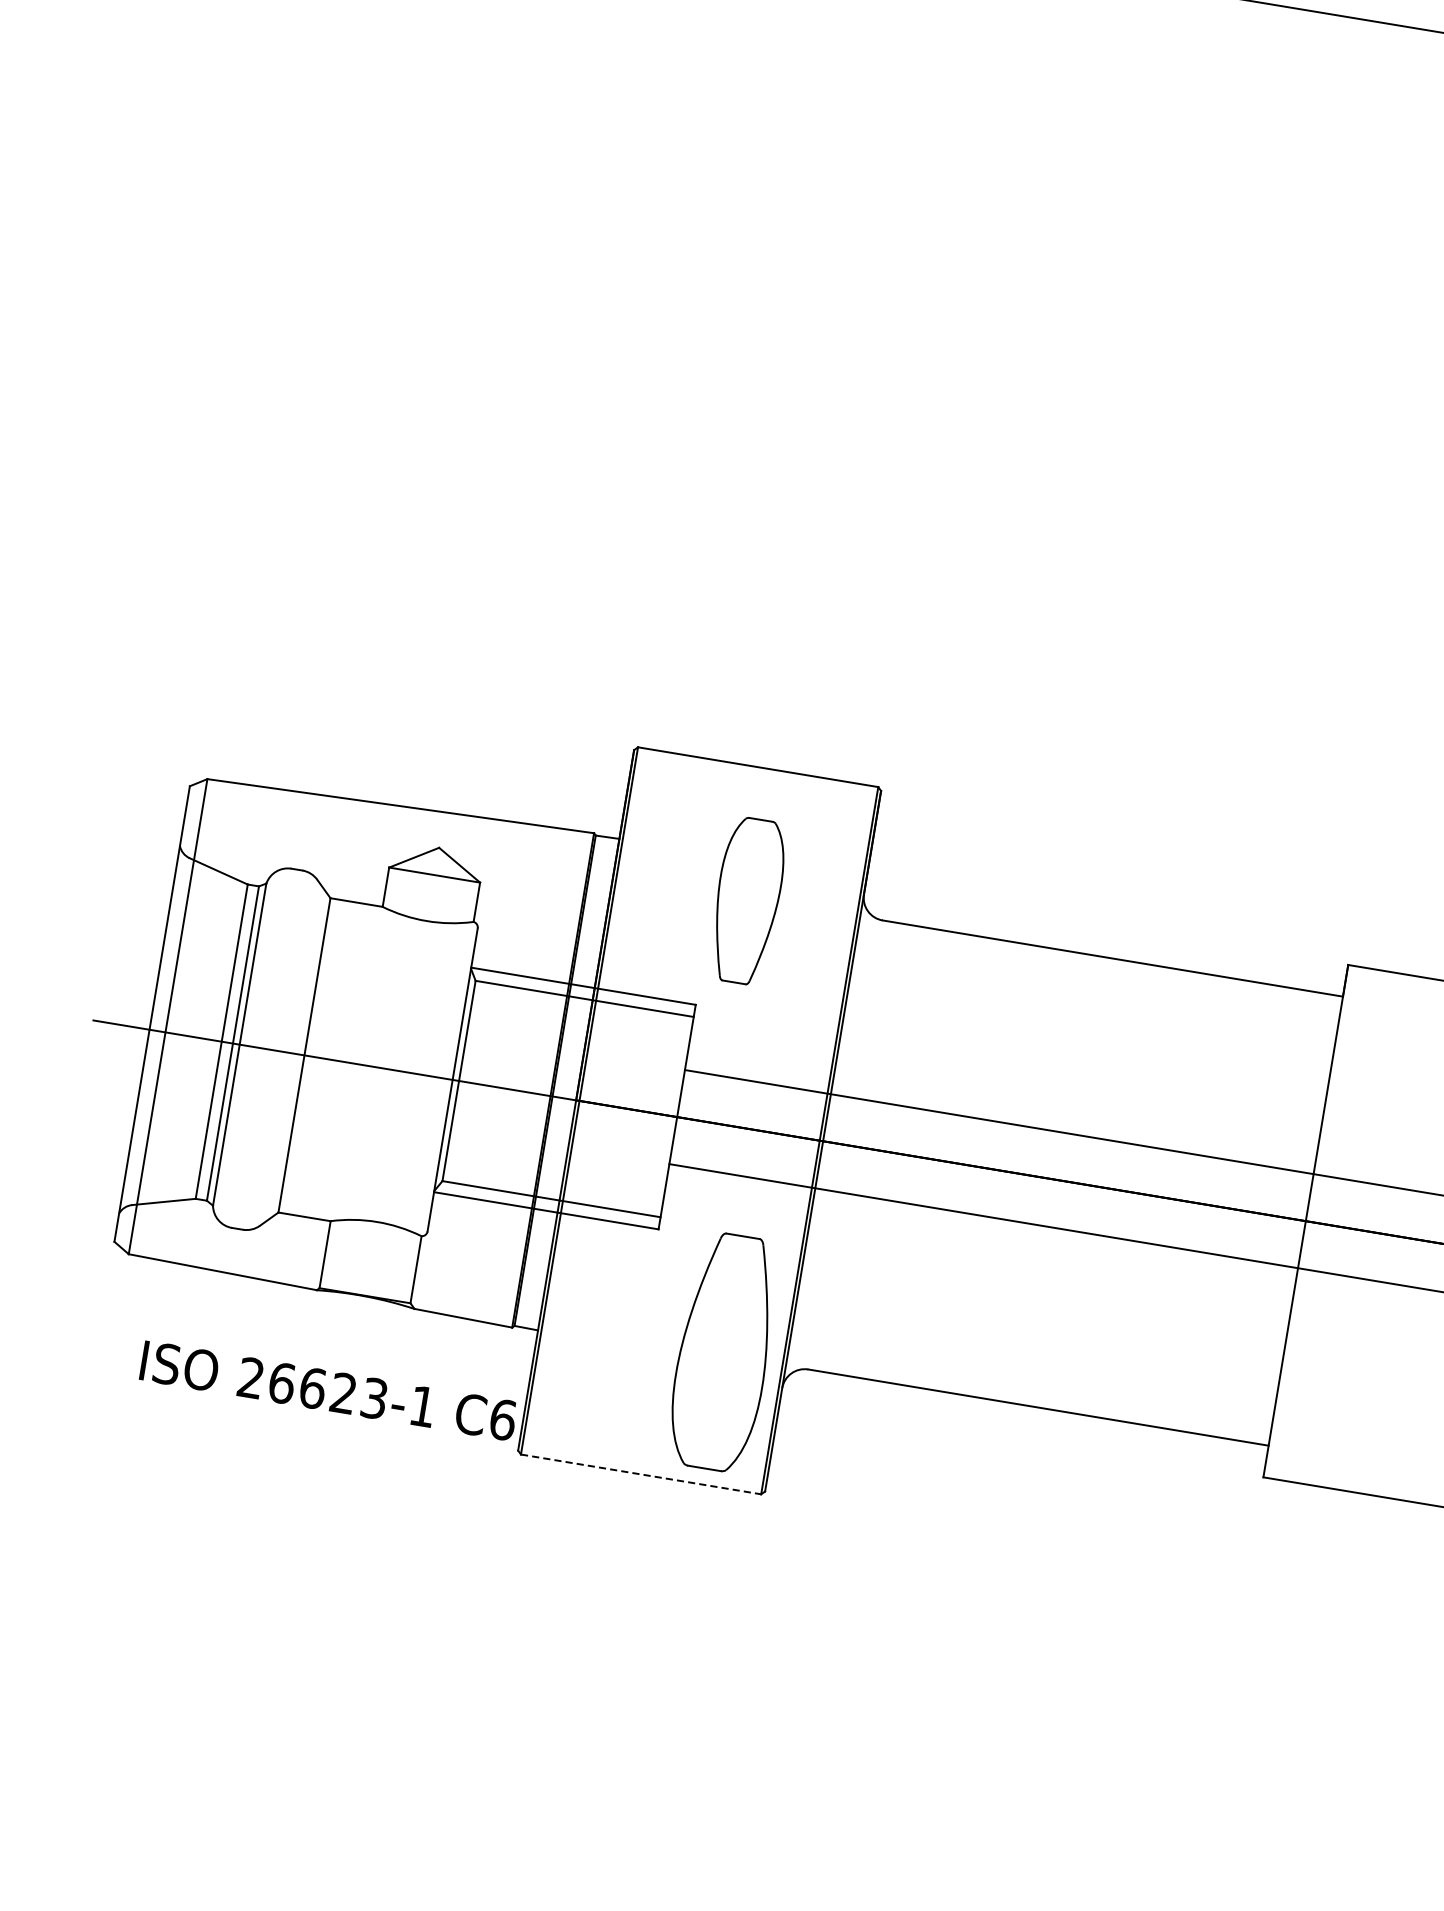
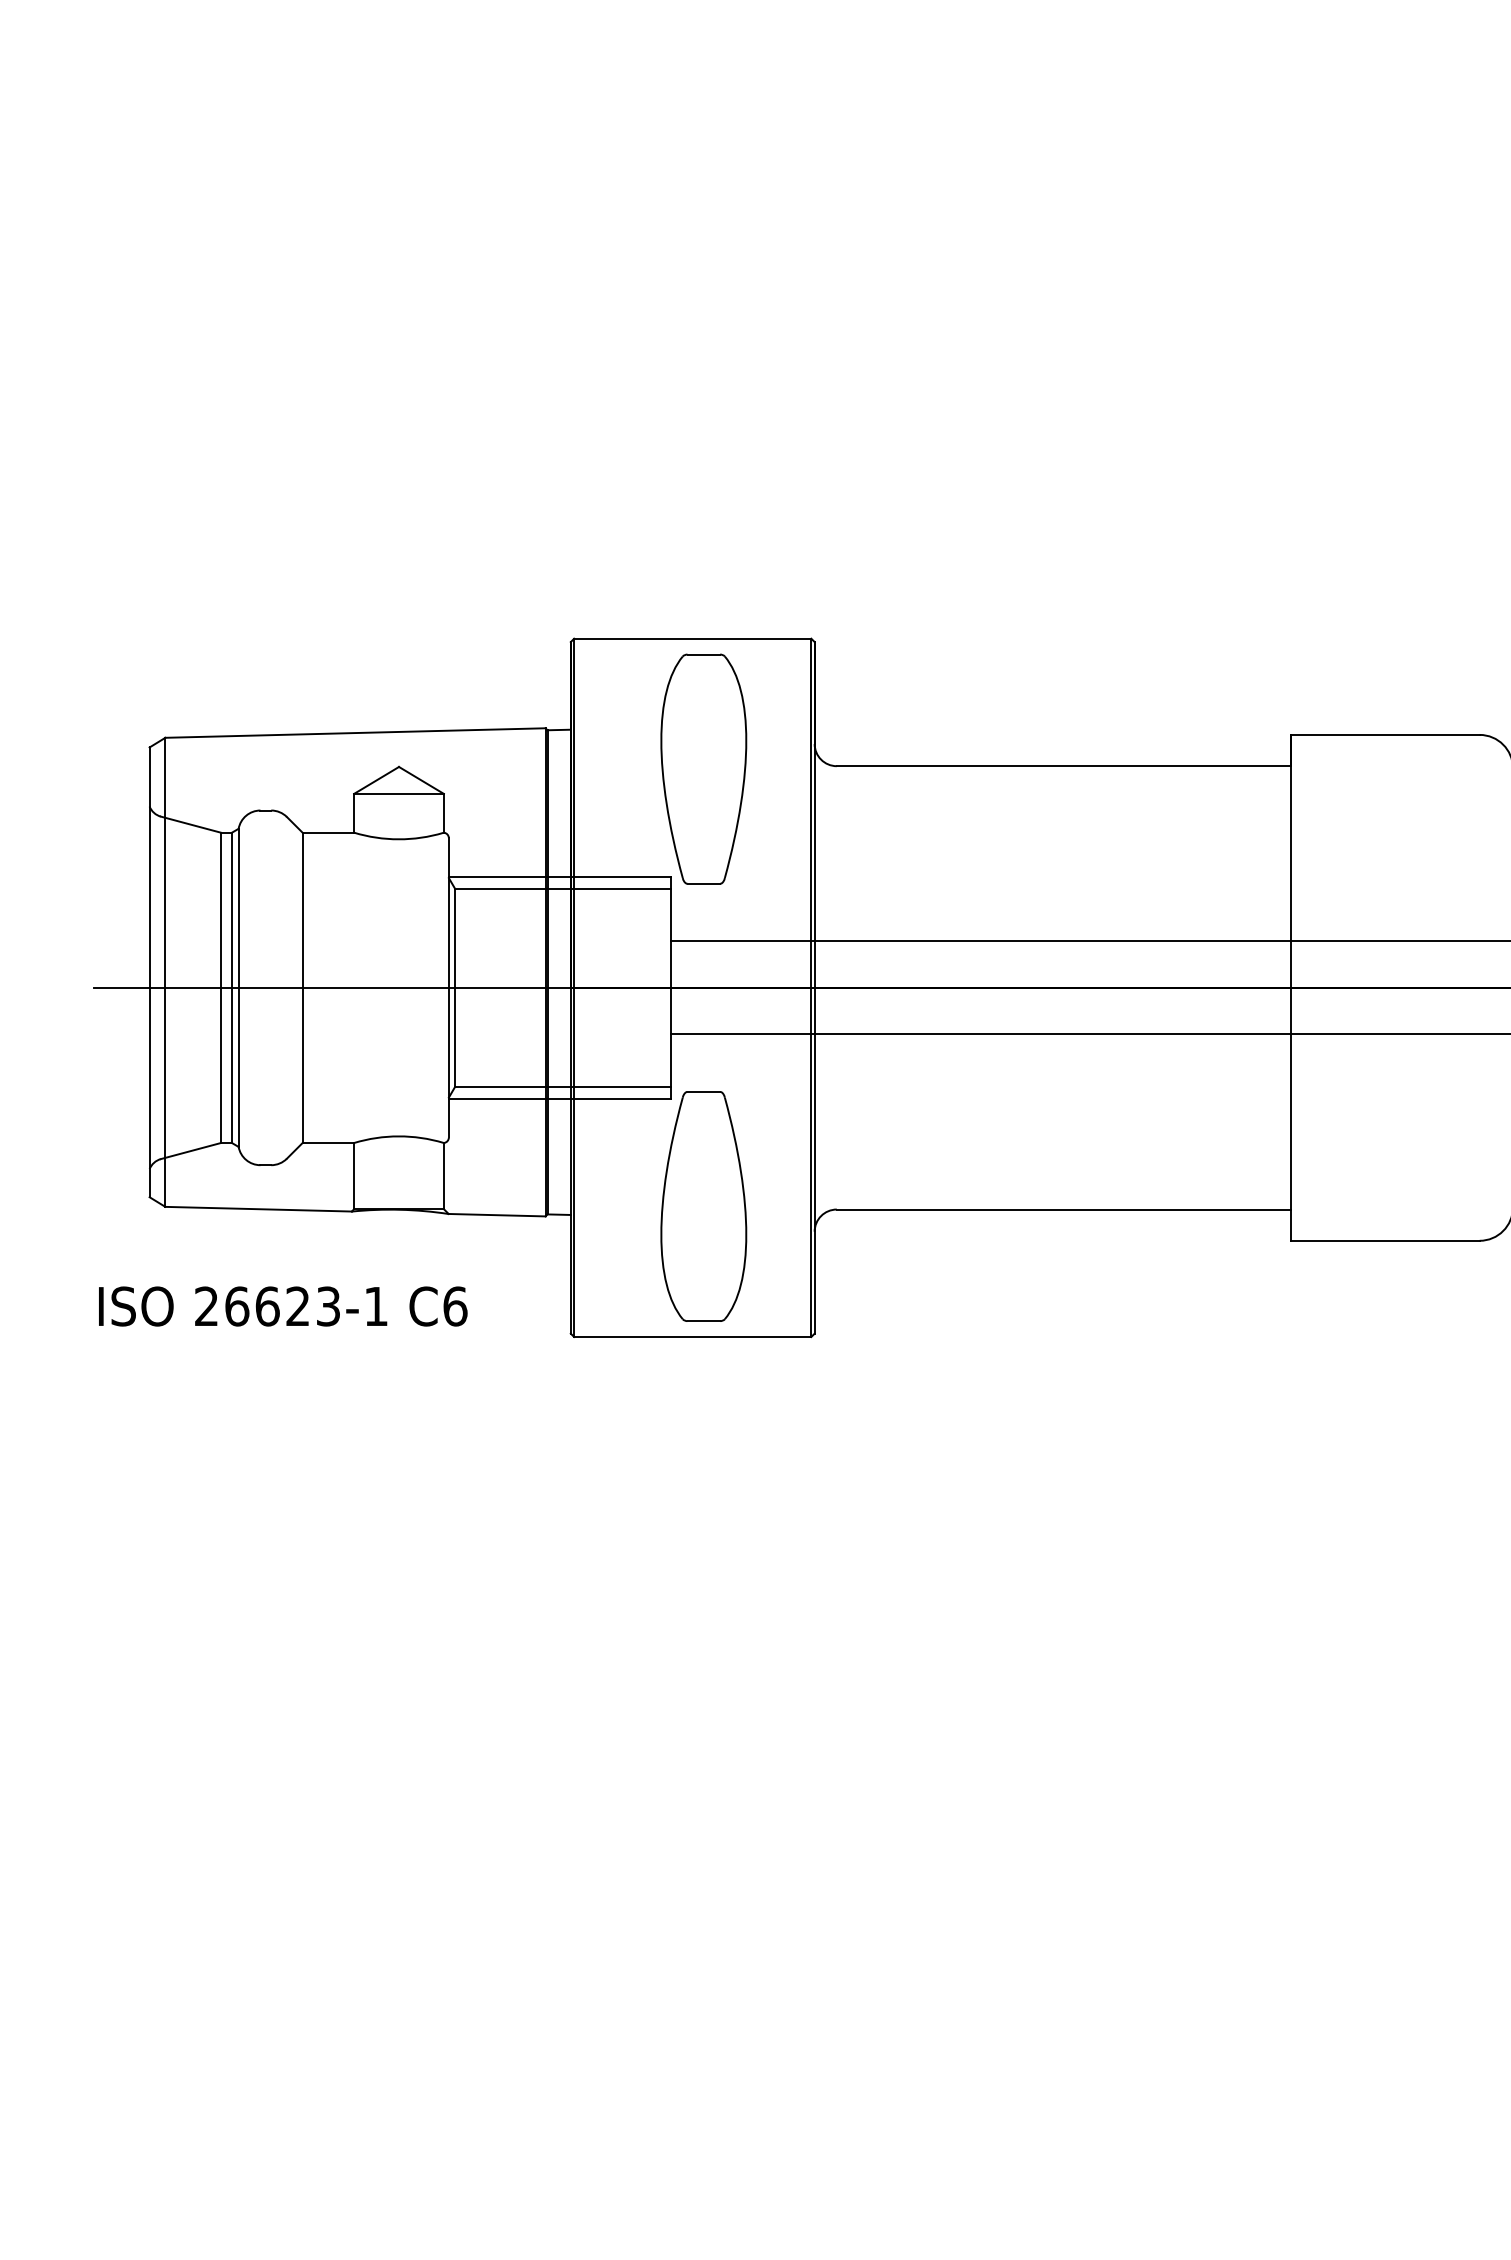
part: (747, 900) -> (703, 768), size x1.43
part: (723, 1352) -> (703, 1206), moved
text: (328, 1391) -> (283, 1306), moved
line: (640, 1474) -> (692, 1337), dashed -> solid

